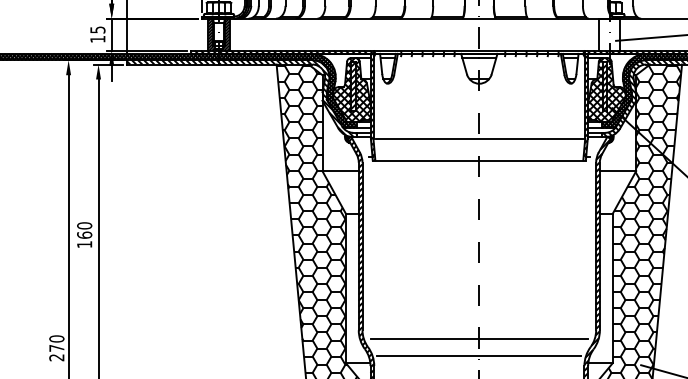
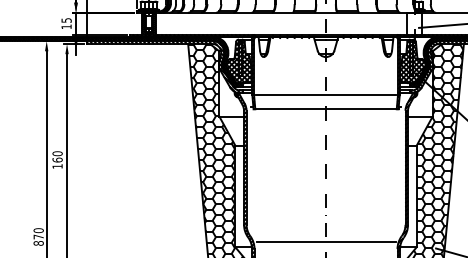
line: (478, 338) -> (325, 230), removed
text: (56, 357) -> (38, 243), 270 -> 870

